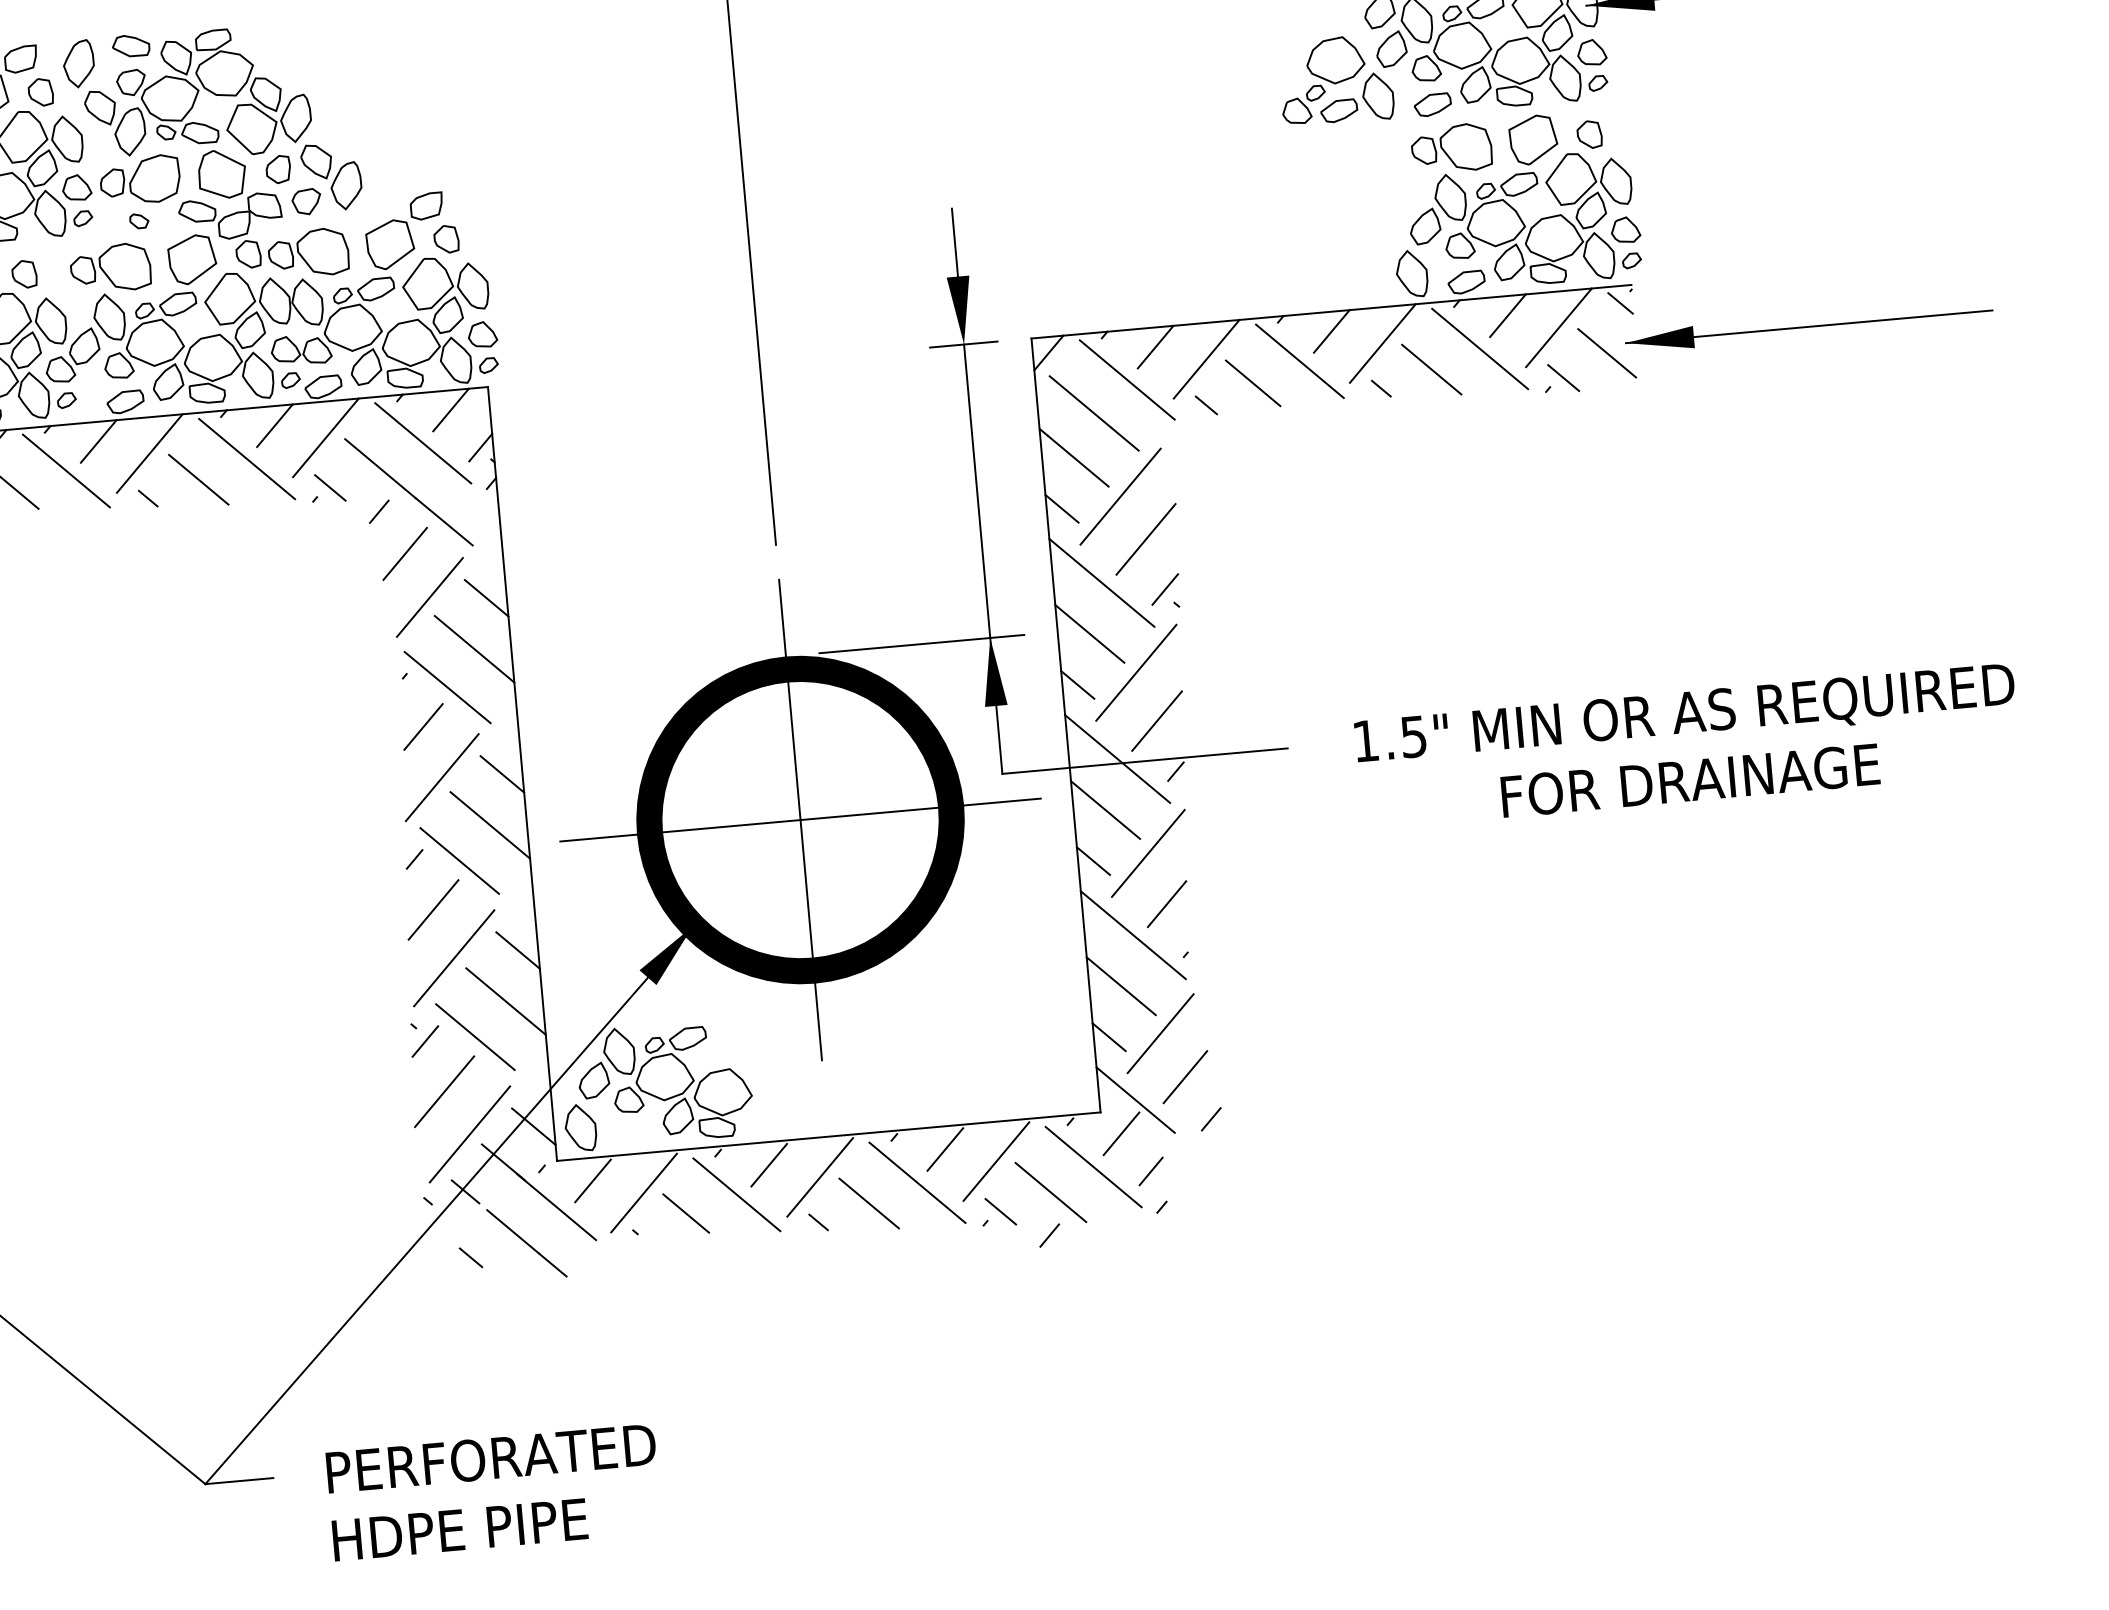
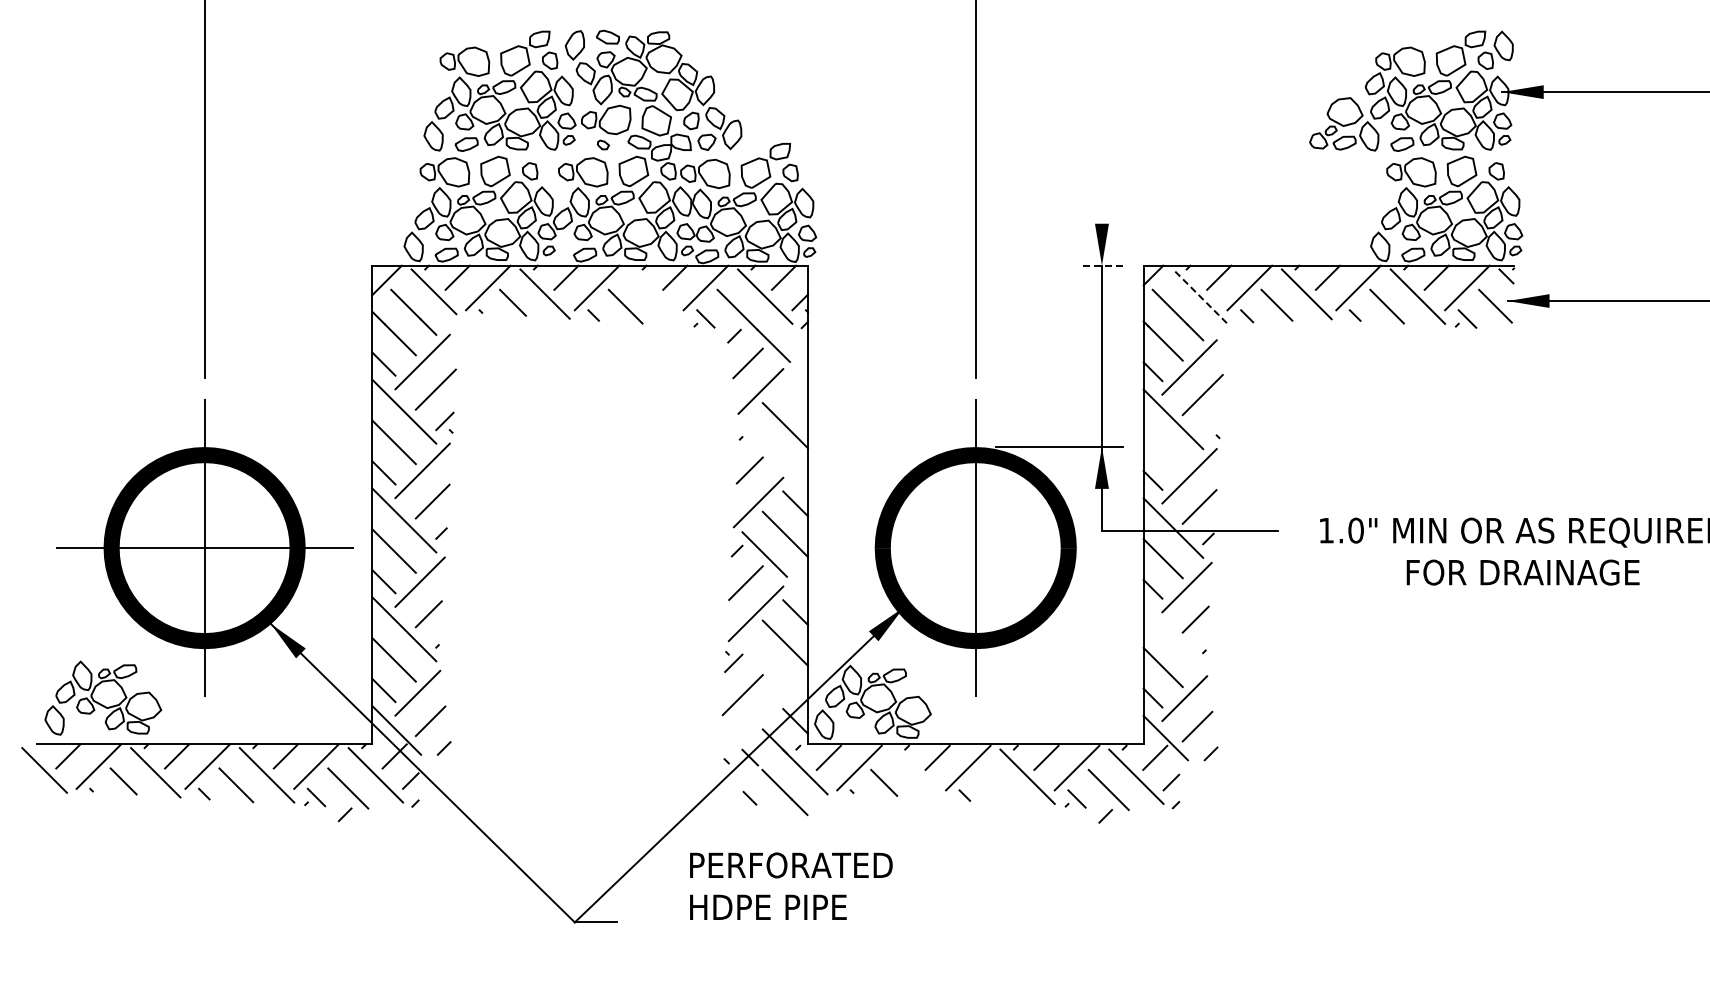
line: (954, 242) -> (1101, 202), removed
line: (963, 344) -> (1101, 265), solid -> dashed
line: (1126, 378) -> (1199, 295), solid -> dashed
line: (247, 458) -> (656, 296), removed
line: (1164, 589) -> (1211, 426), removed
line: (486, 597) -> (795, 394), removed
line: (1088, 633) -> (1162, 449), removed
line: (447, 687) -> (766, 447), removed
text: (1412, 736) -> (1355, 530), 1.5" -> 1.0"
line: (800, 820) -> (975, 548), removed
line: (1133, 934) -> (1173, 636), removed
line: (475, 1037) -> (764, 663), removed
line: (469, 1134) -> (755, 722), removed
line: (735, 1193) -> (915, 773), removed
line: (868, 1203) -> (996, 786), removed
text: (494, 1491) -> (791, 885), moved

